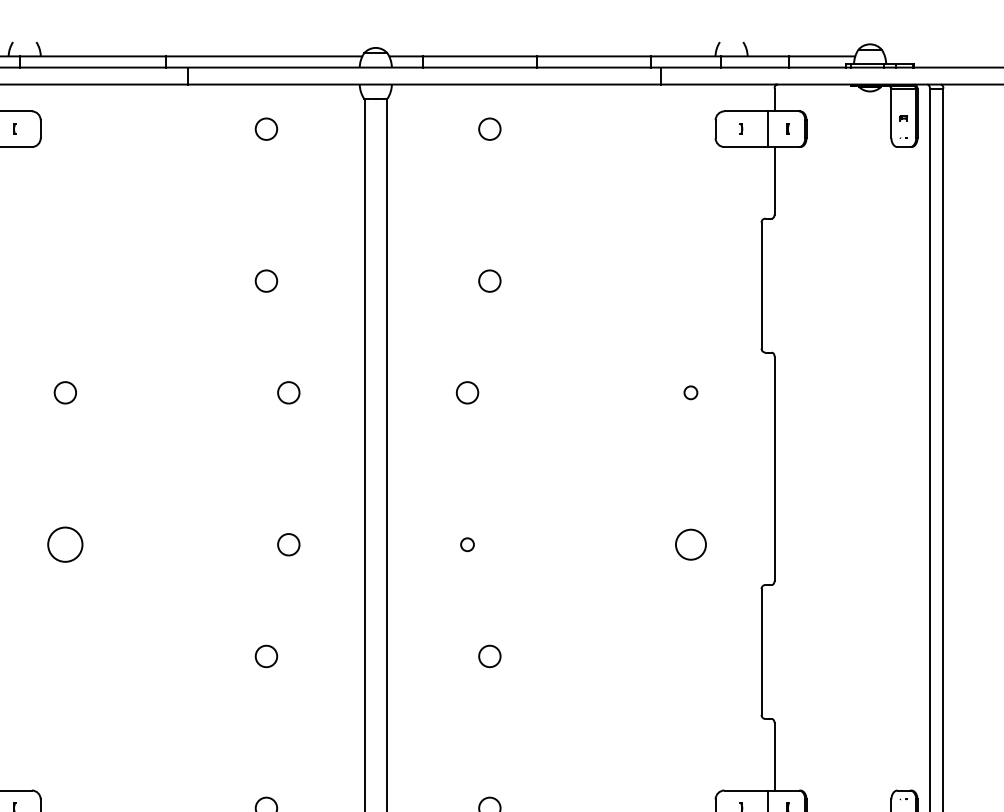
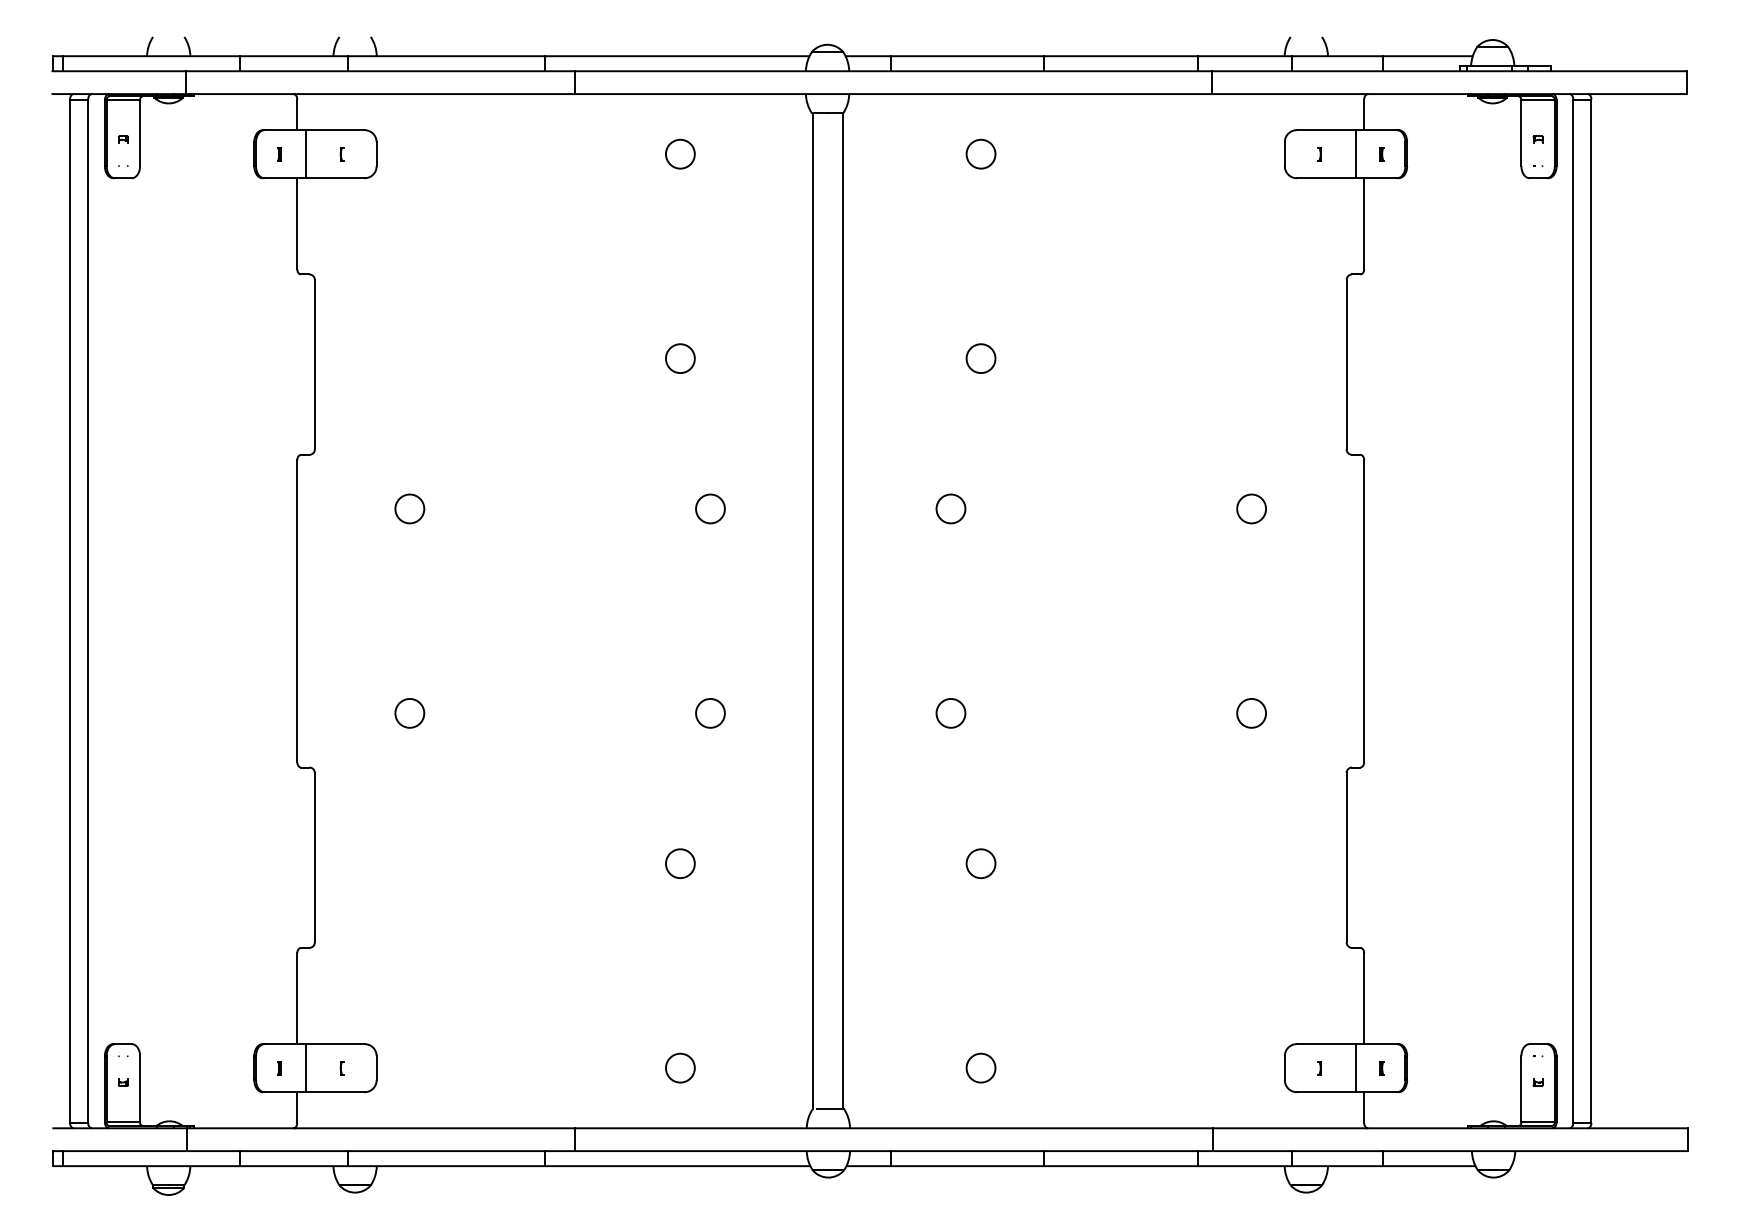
circle: (690, 392) -> (1251, 508), size x1.67
circle: (65, 544) -> (409, 713), size x0.62
circle: (467, 544) -> (950, 712), size x1.67
circle: (690, 544) -> (1251, 713), size x0.71

